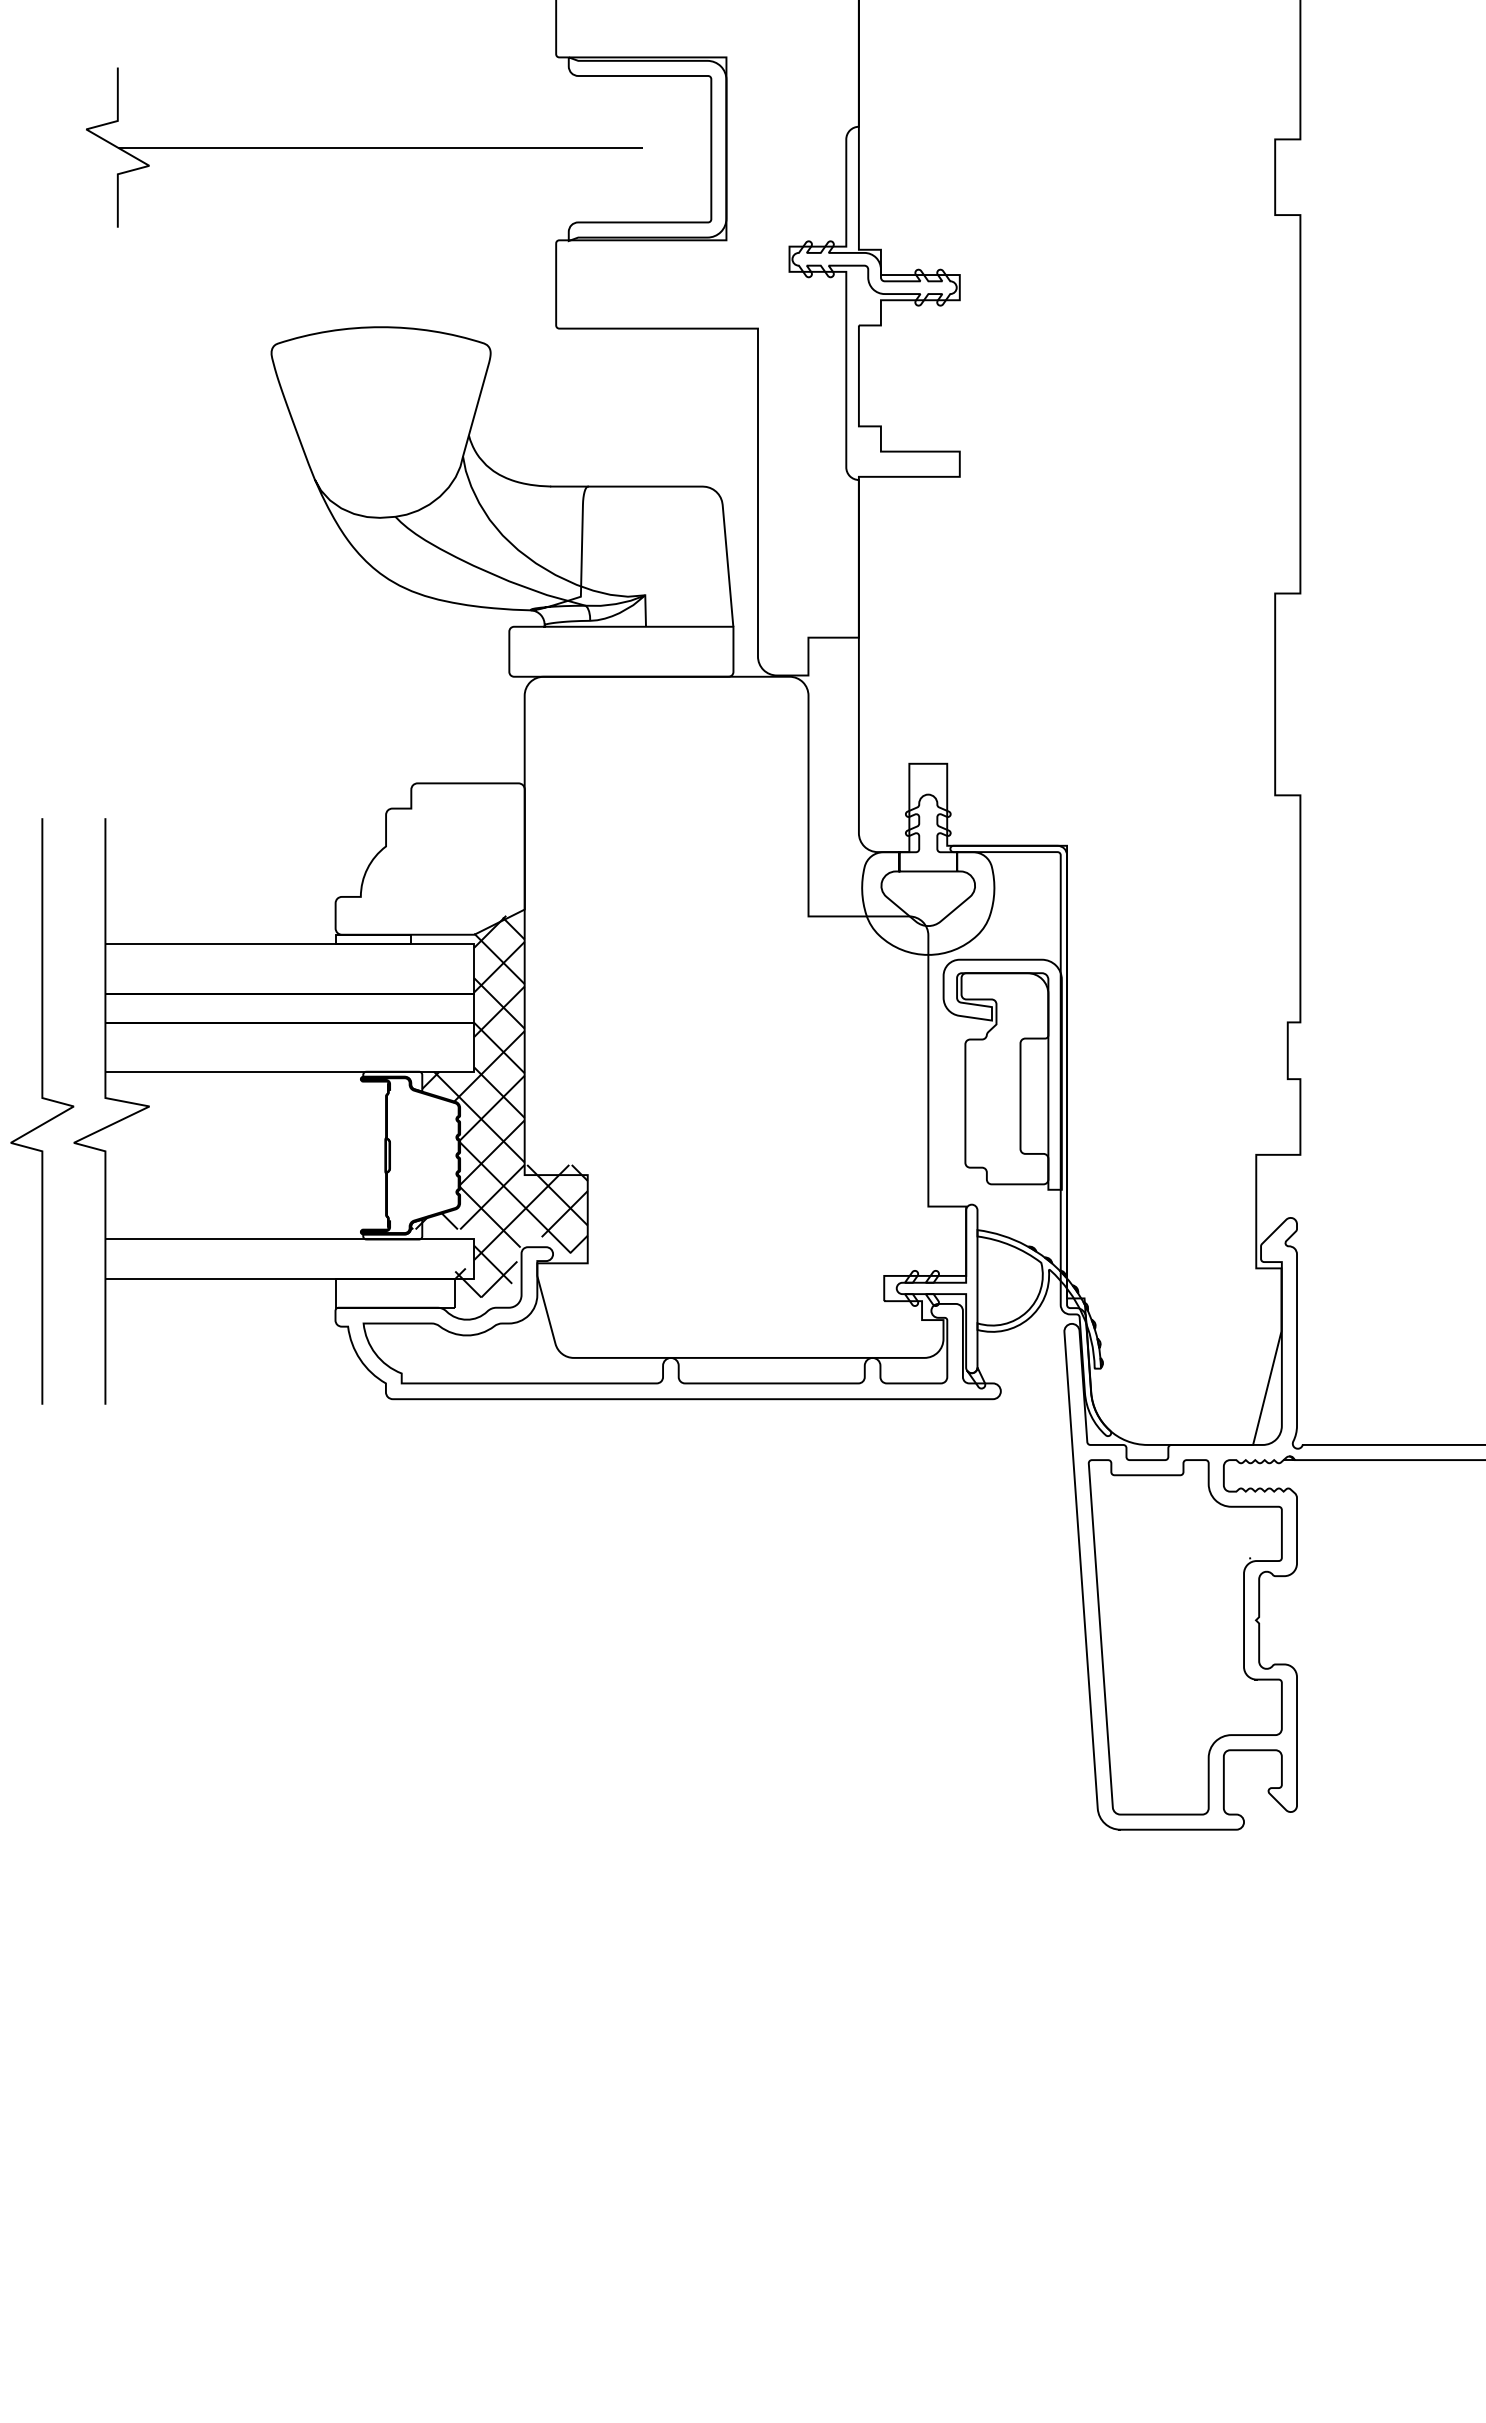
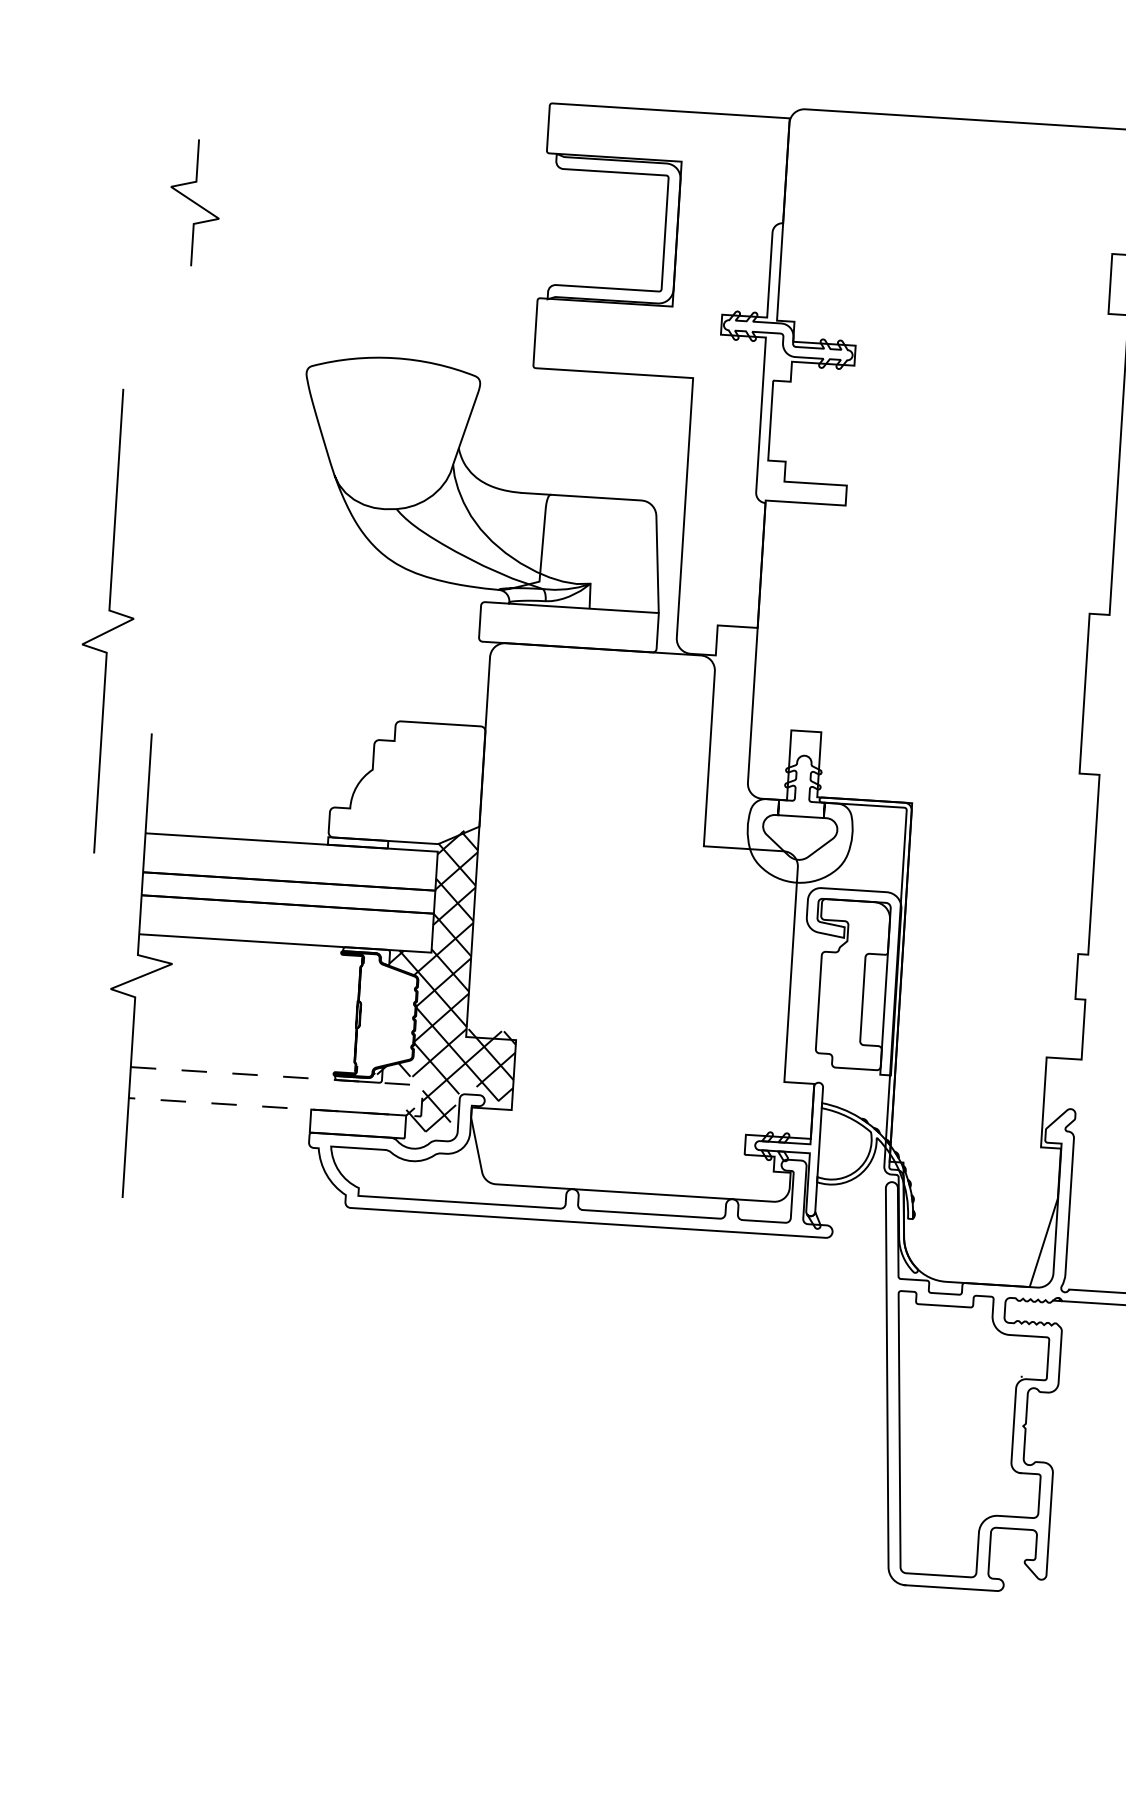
line: (380, 147) -> (403, 215), removed
curve: (47, 1120) -> (112, 628), moved
line: (474, 1259) -> (422, 1101), solid -> dashed

